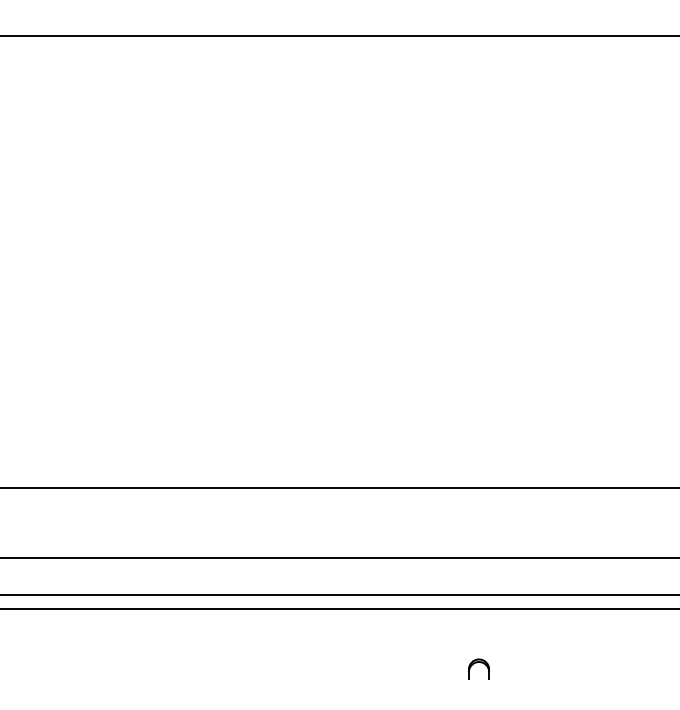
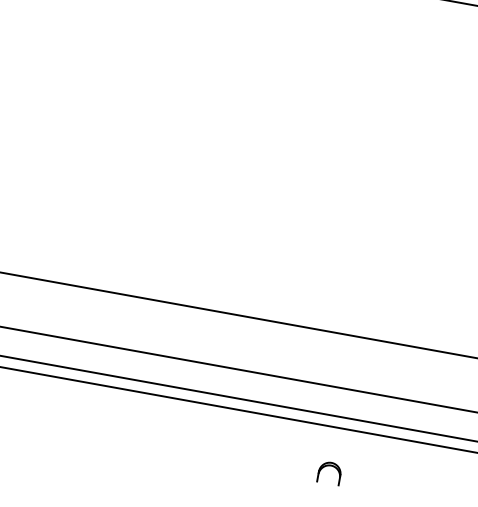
part: (478, 668) -> (329, 472), size x1.4

